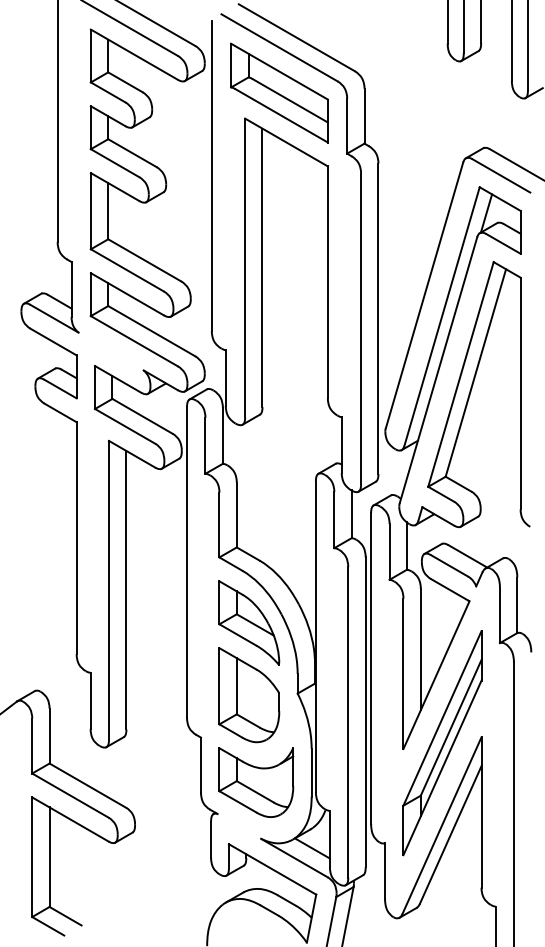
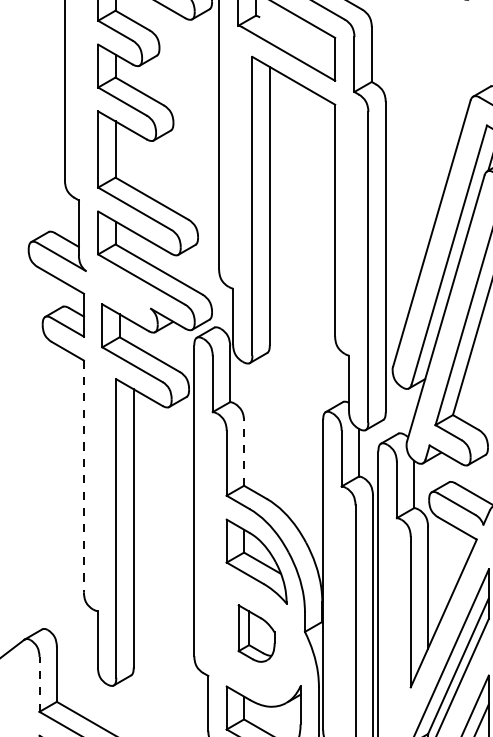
line: (289, 100) -> (296, 38), removed
line: (236, 514) -> (243, 452), solid -> dashed
line: (76, 538) -> (83, 476), solid -> dashed
part: (249, 695) -> (256, 633), size x0.6
line: (32, 745) -> (39, 683), solid -> dashed

